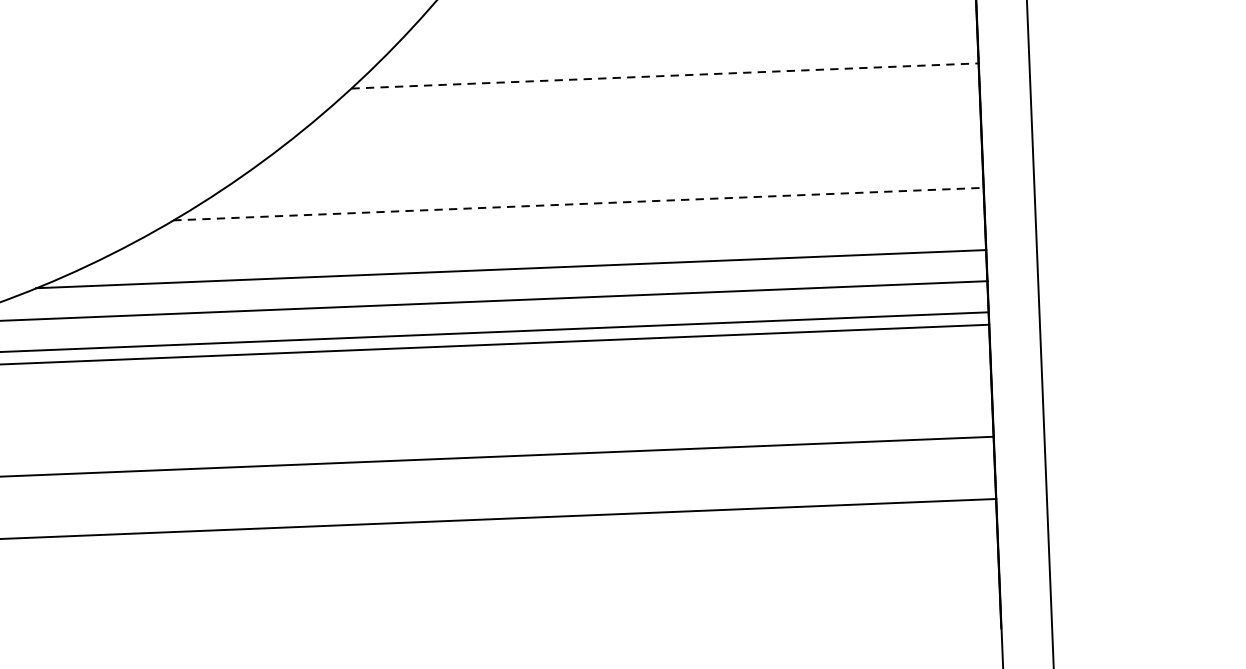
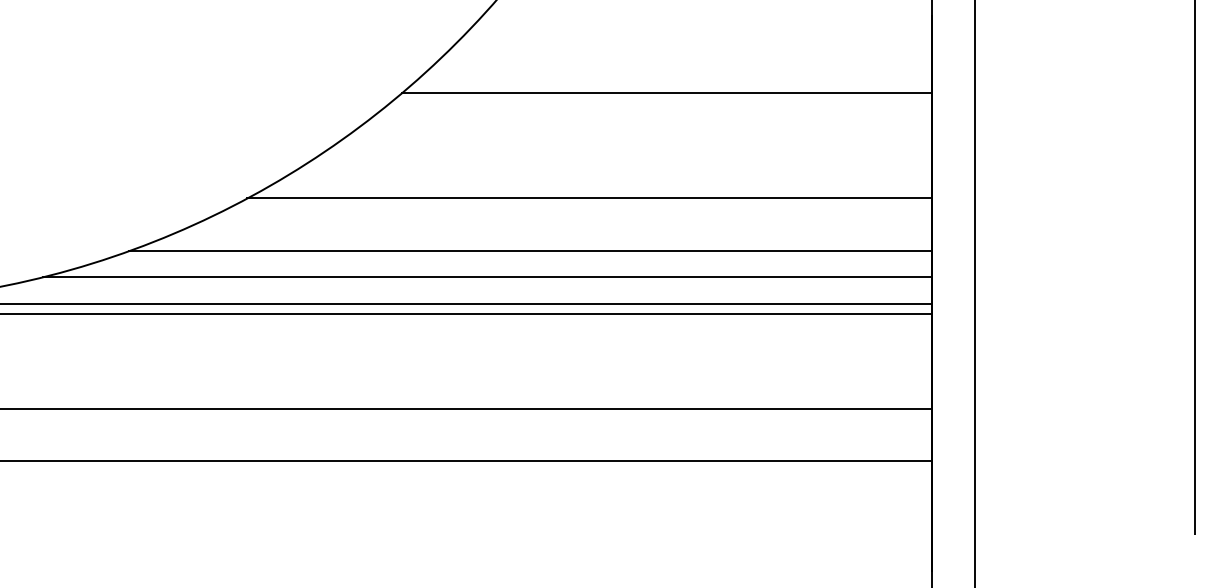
line: (665, 76) -> (667, 93), dashed -> solid
line: (579, 204) -> (590, 198), dashed -> solid

